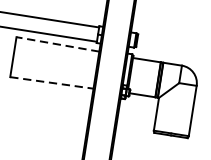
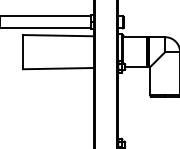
line: (57, 44) -> (58, 35), dashed -> solid
line: (51, 82) -> (58, 68), dashed -> solid

